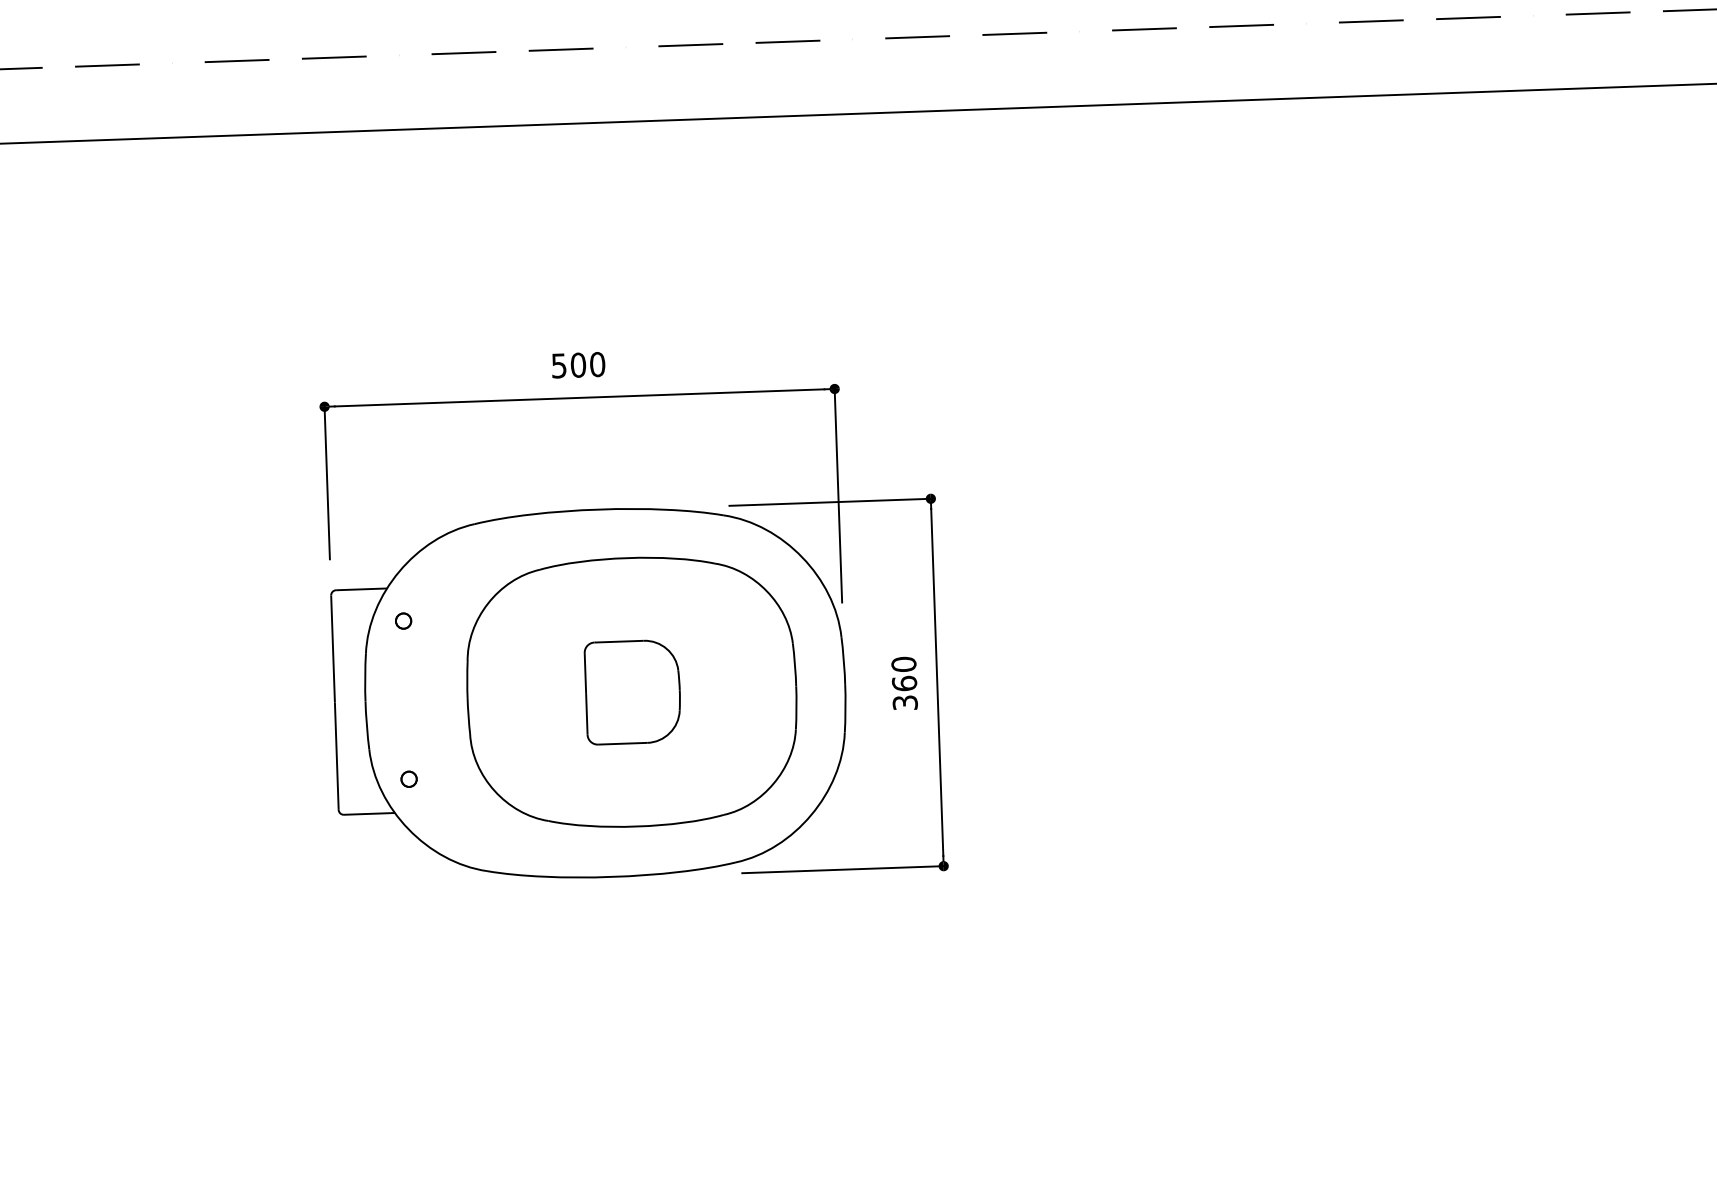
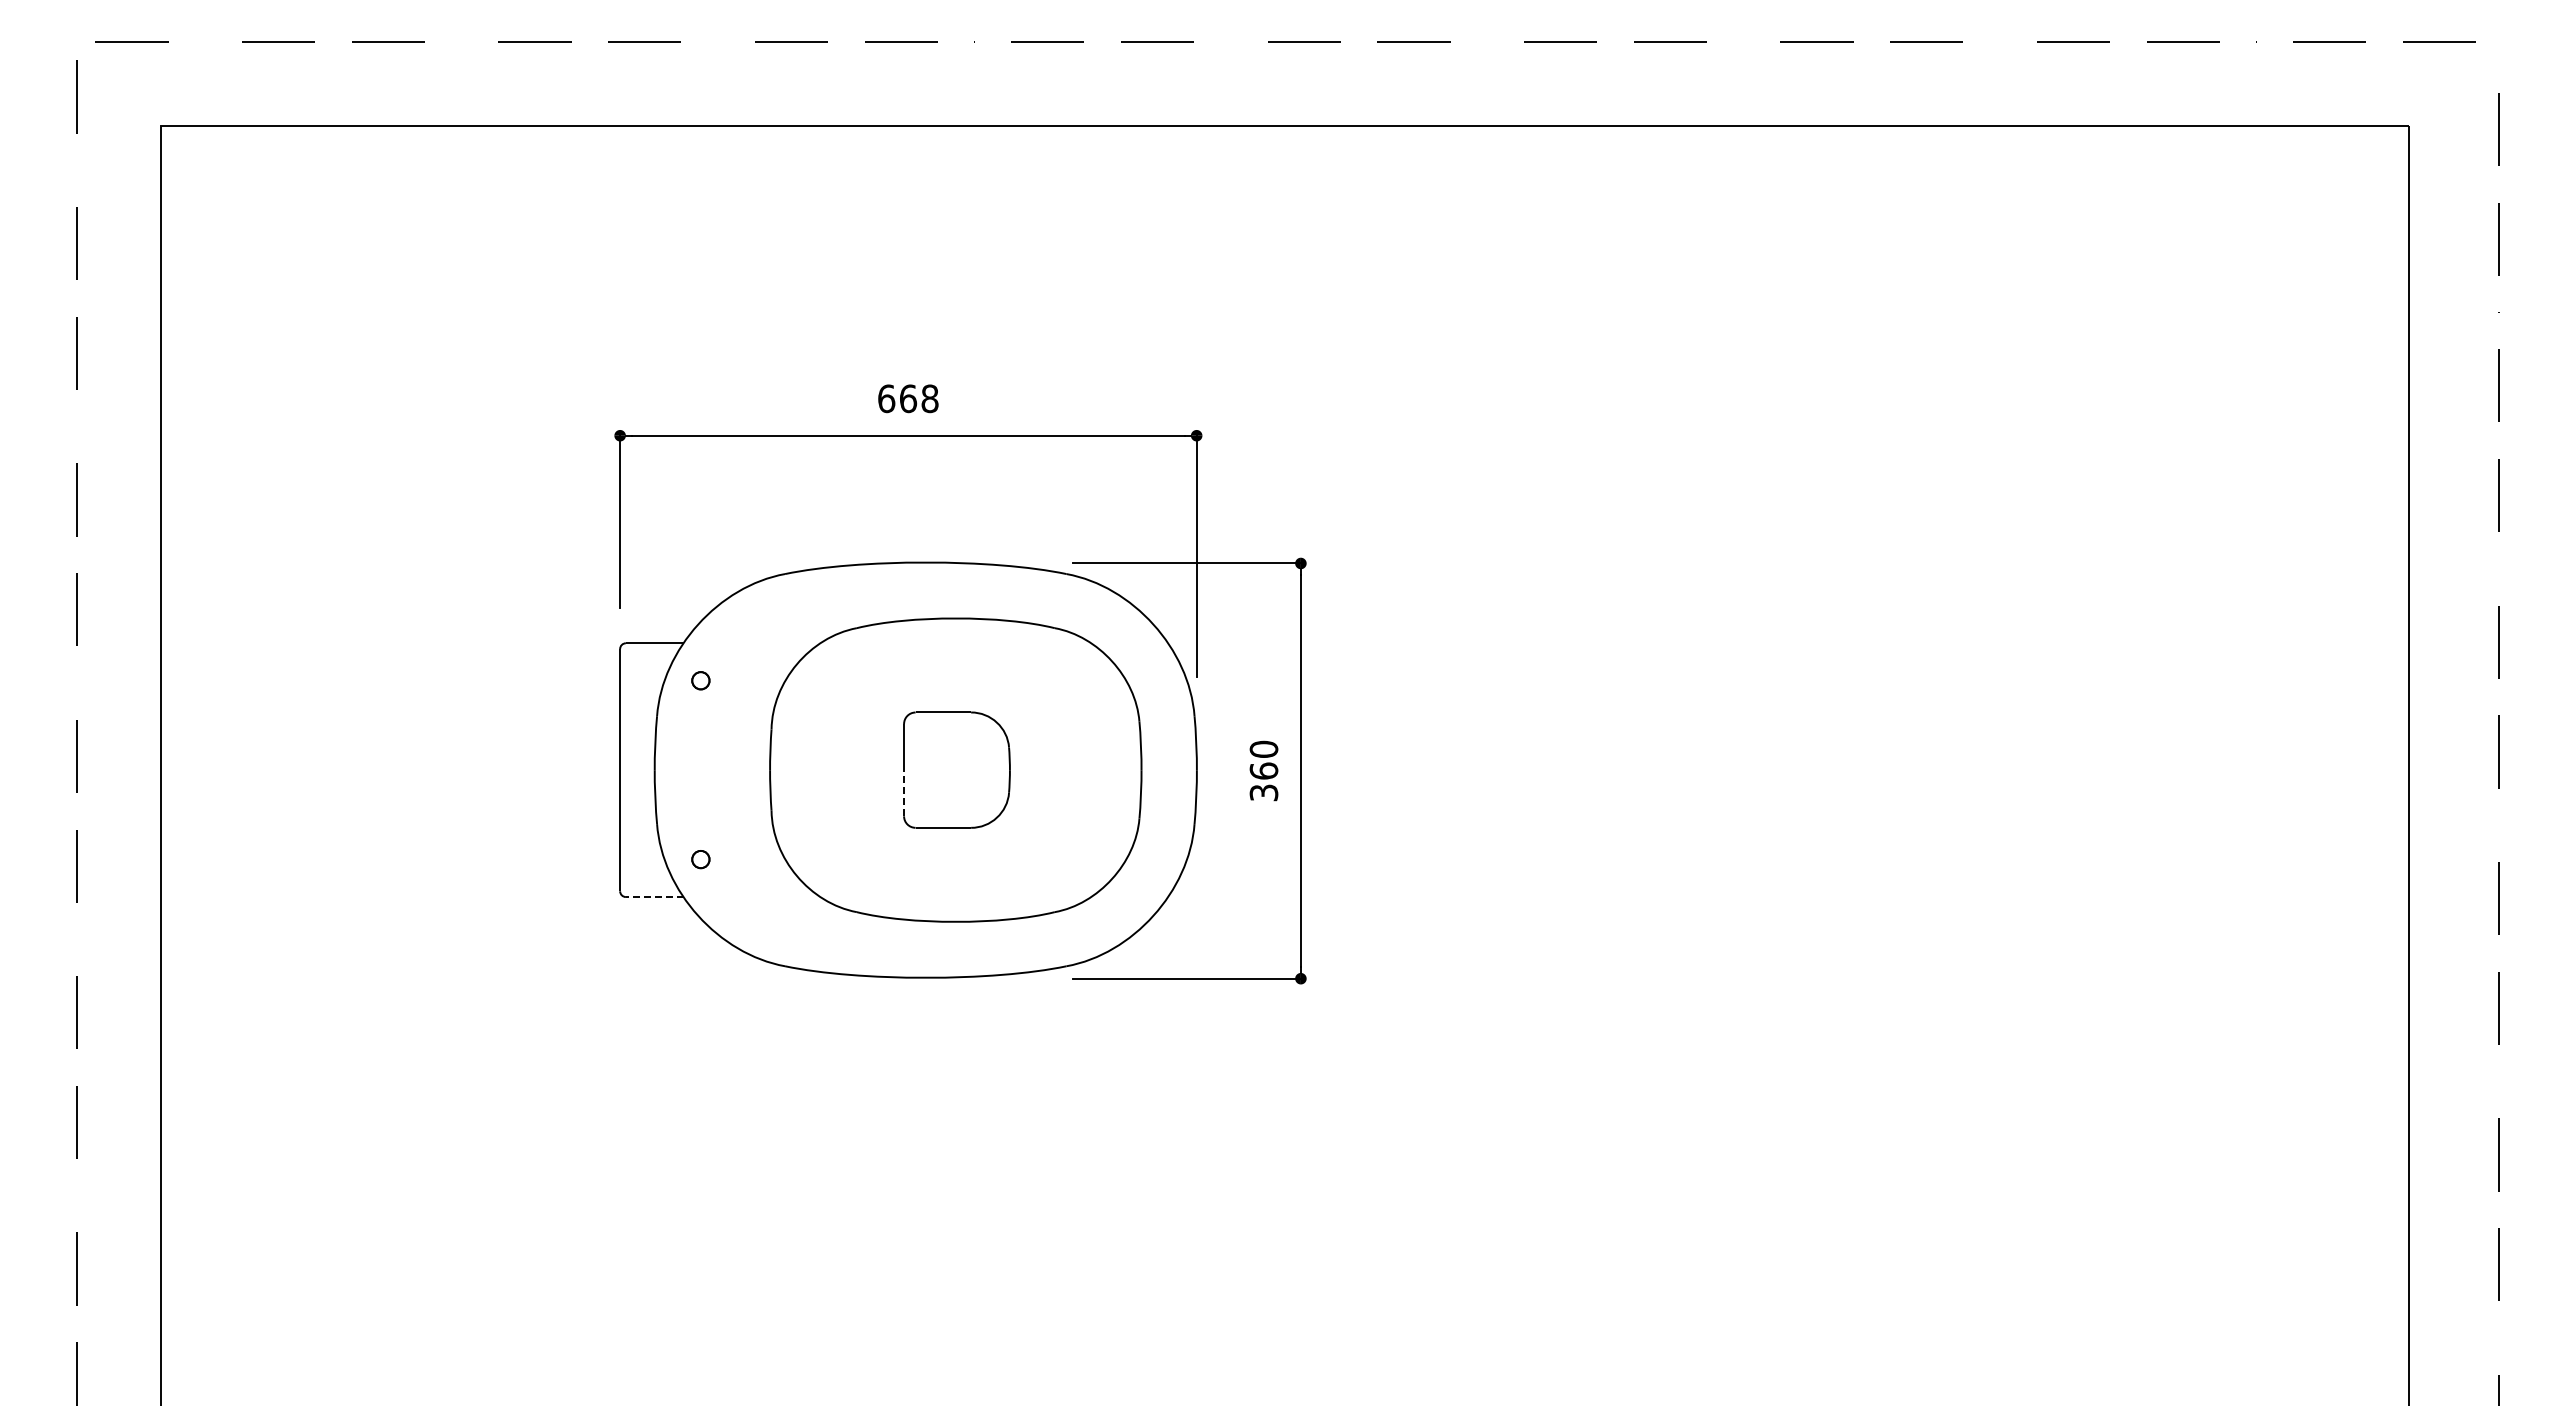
text: (578, 364) -> (908, 398), 500 -> 668
line: (587, 713) -> (904, 792), solid -> dashed
line: (369, 814) -> (654, 897), solid -> dashed

